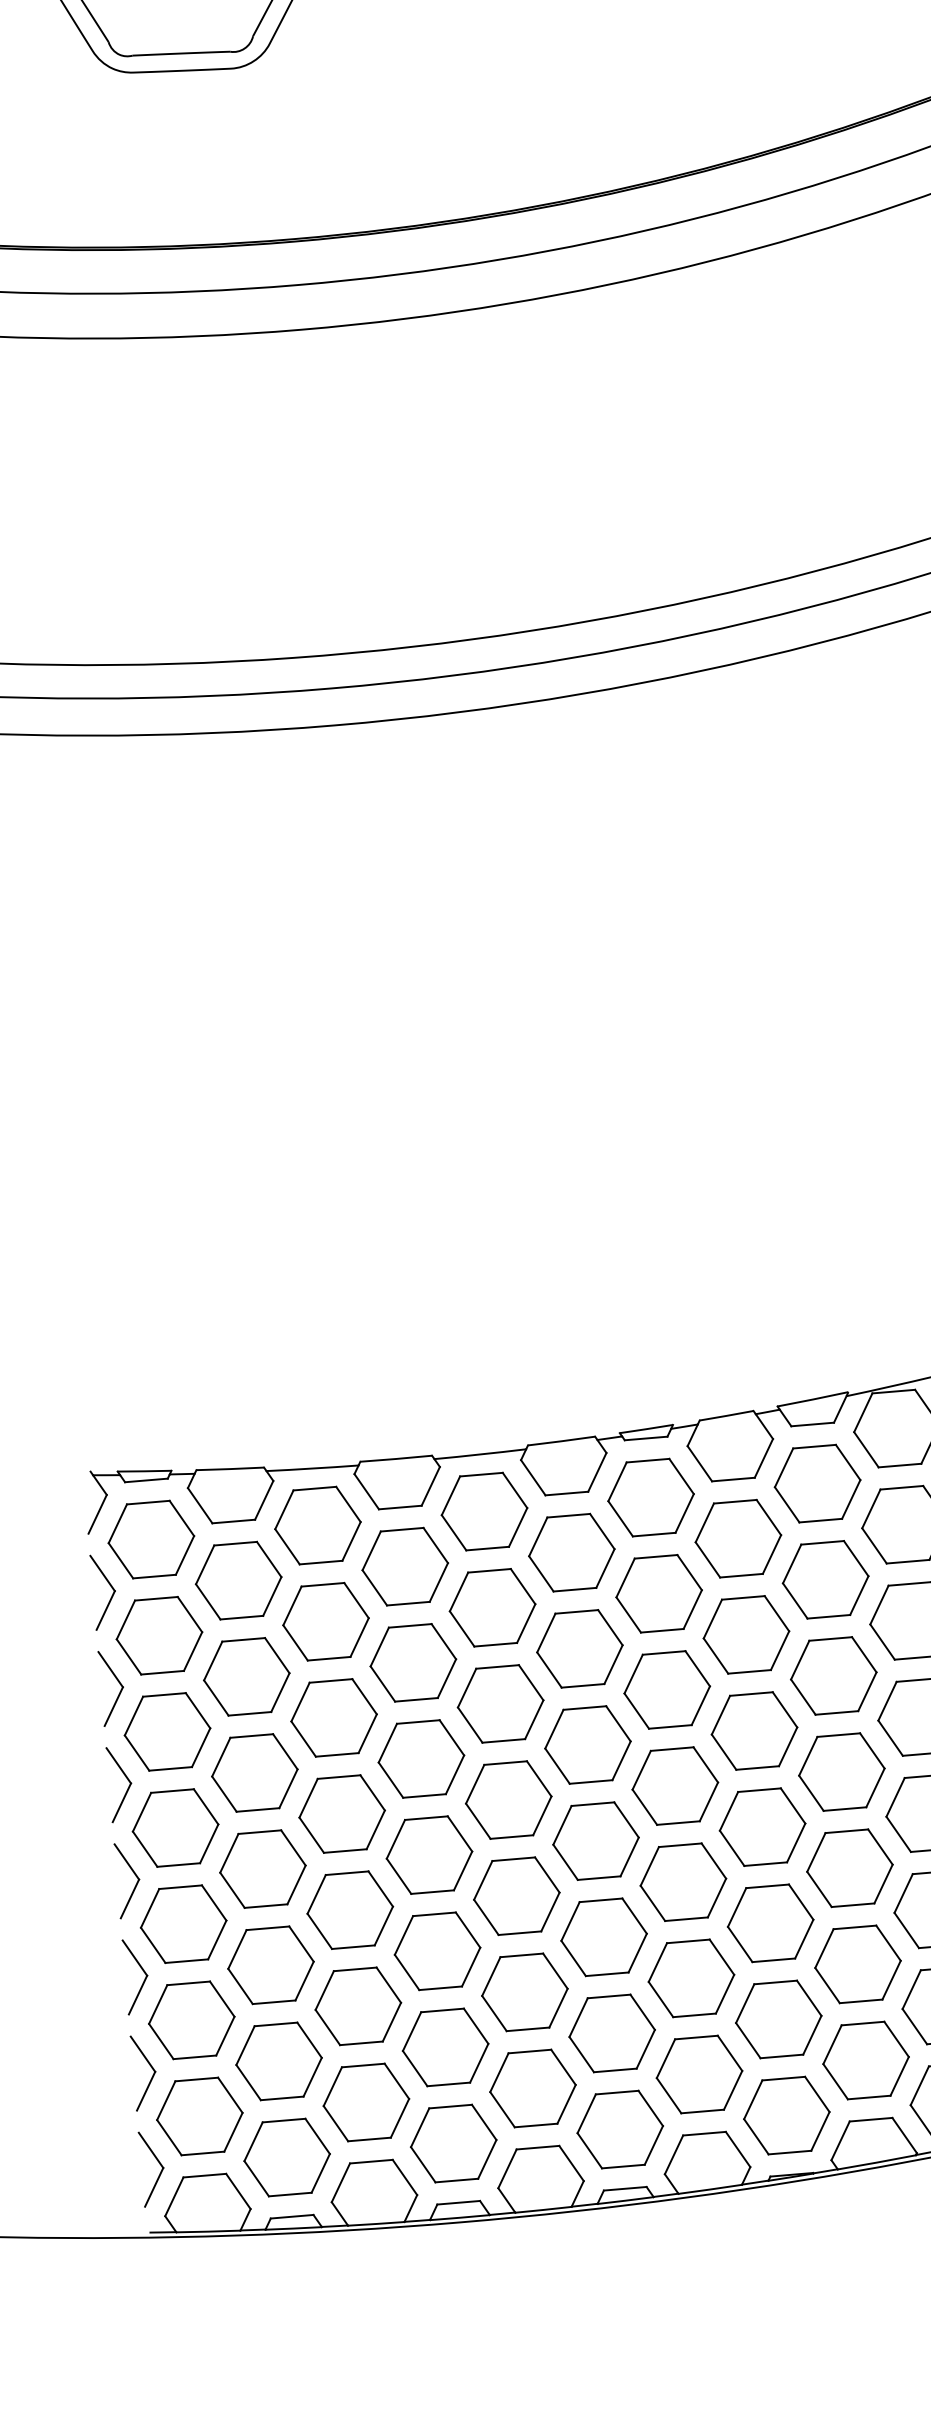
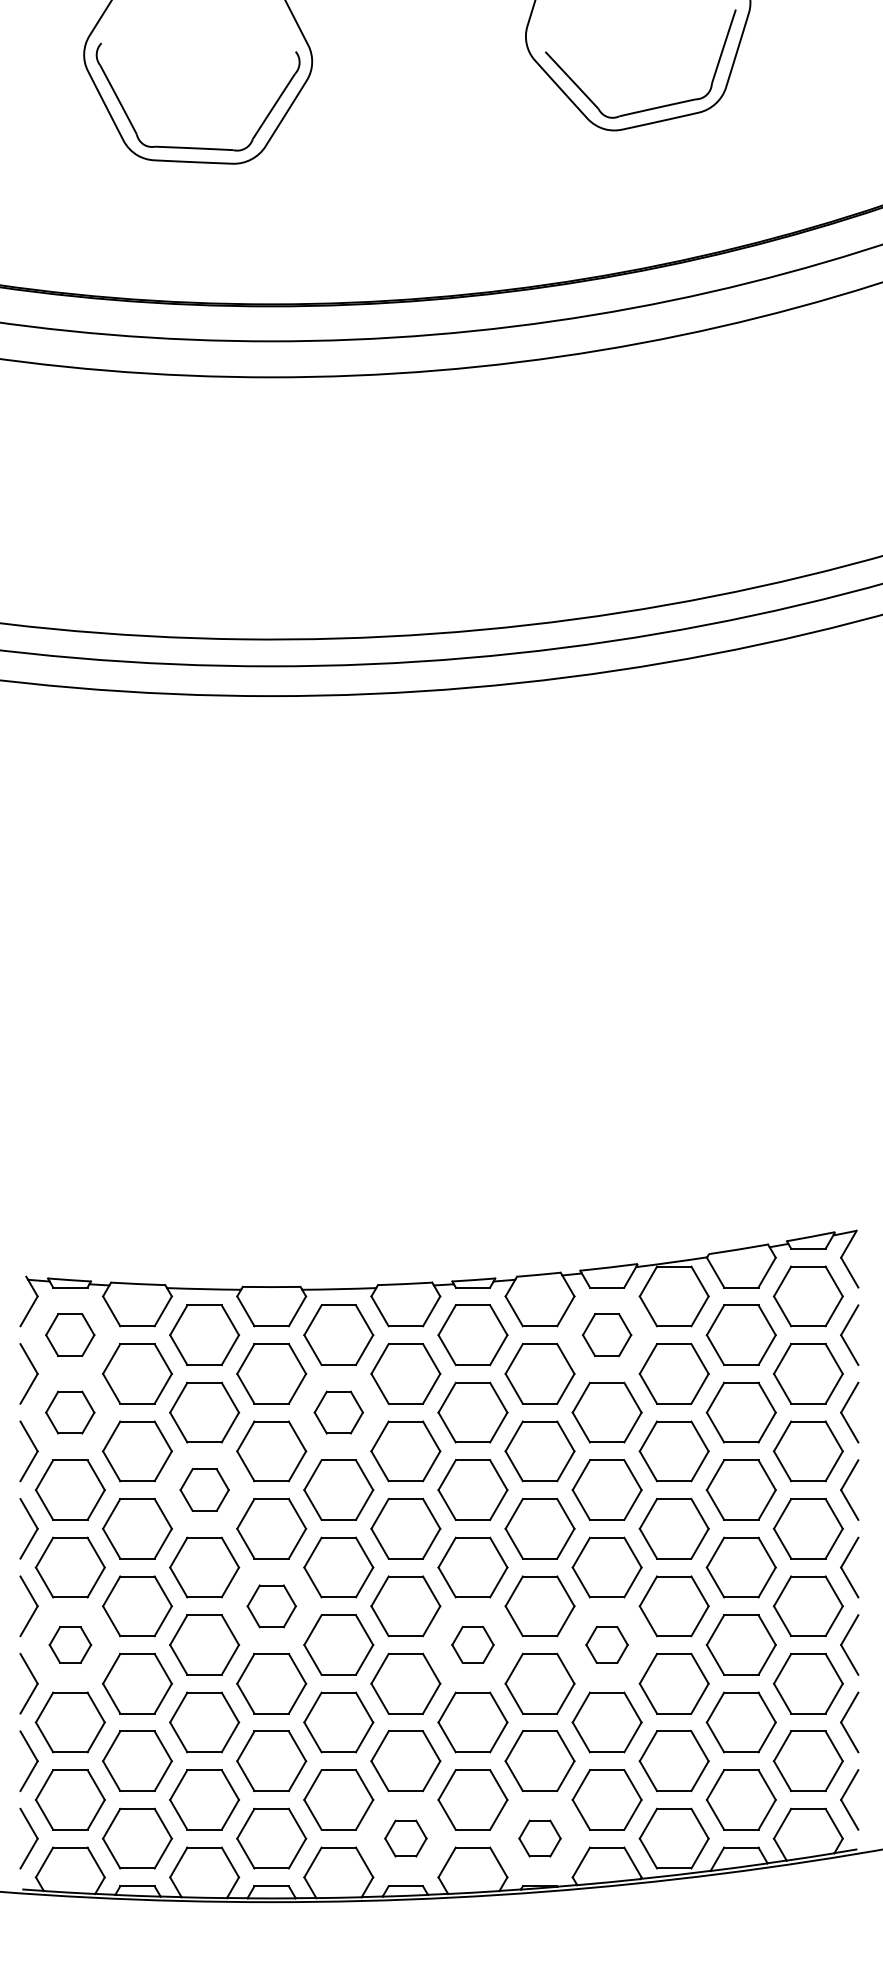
part: (816, 1482) -> (606, 1334), size x0.7
part: (150, 1538) -> (69, 1334), size x0.7
part: (492, 1607) -> (338, 1412), size x0.7
part: (158, 1635) -> (69, 1412), size x0.7
part: (333, 1717) -> (204, 1489), size x0.7
part: (429, 1855) -> (271, 1606), size x0.7
part: (849, 1867) -> (606, 1644), size x0.6
part: (682, 1881) -> (472, 1644), size x0.6
part: (183, 1923) -> (70, 1644), size x0.6
part: (786, 2115) -> (539, 1838), size x0.6
part: (619, 2129) -> (405, 1838), size x0.6

